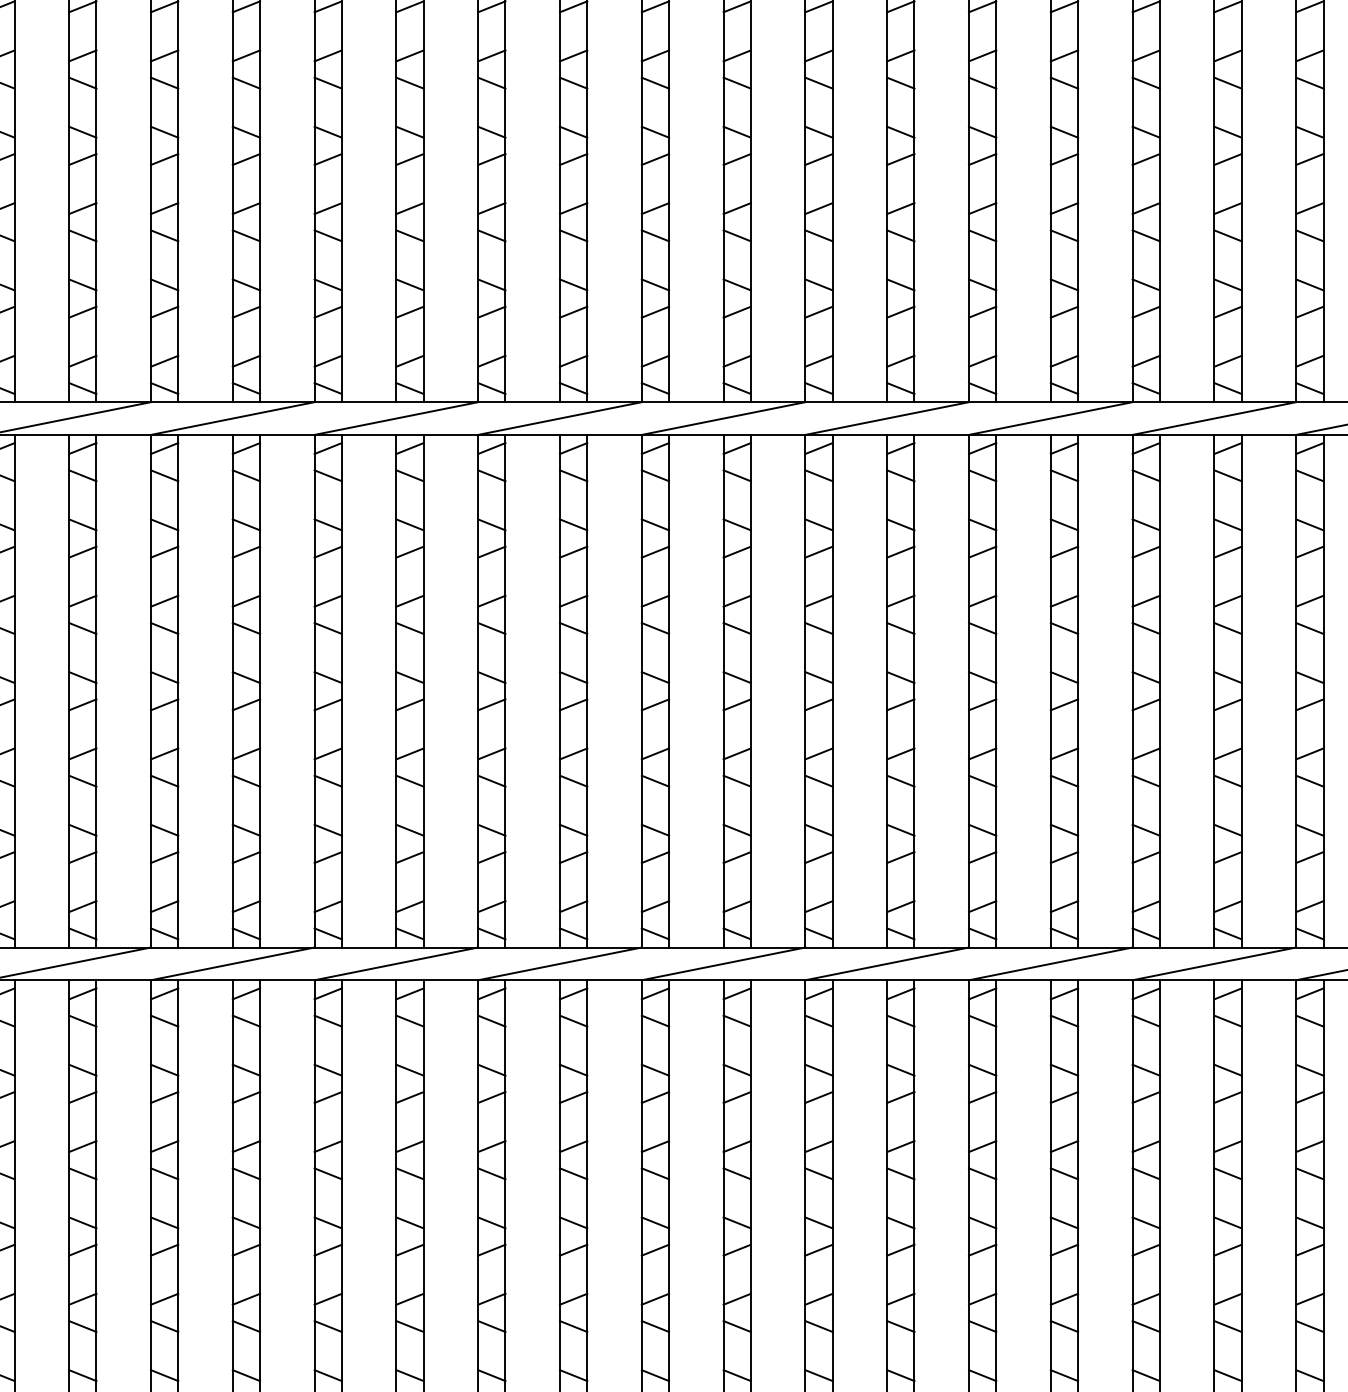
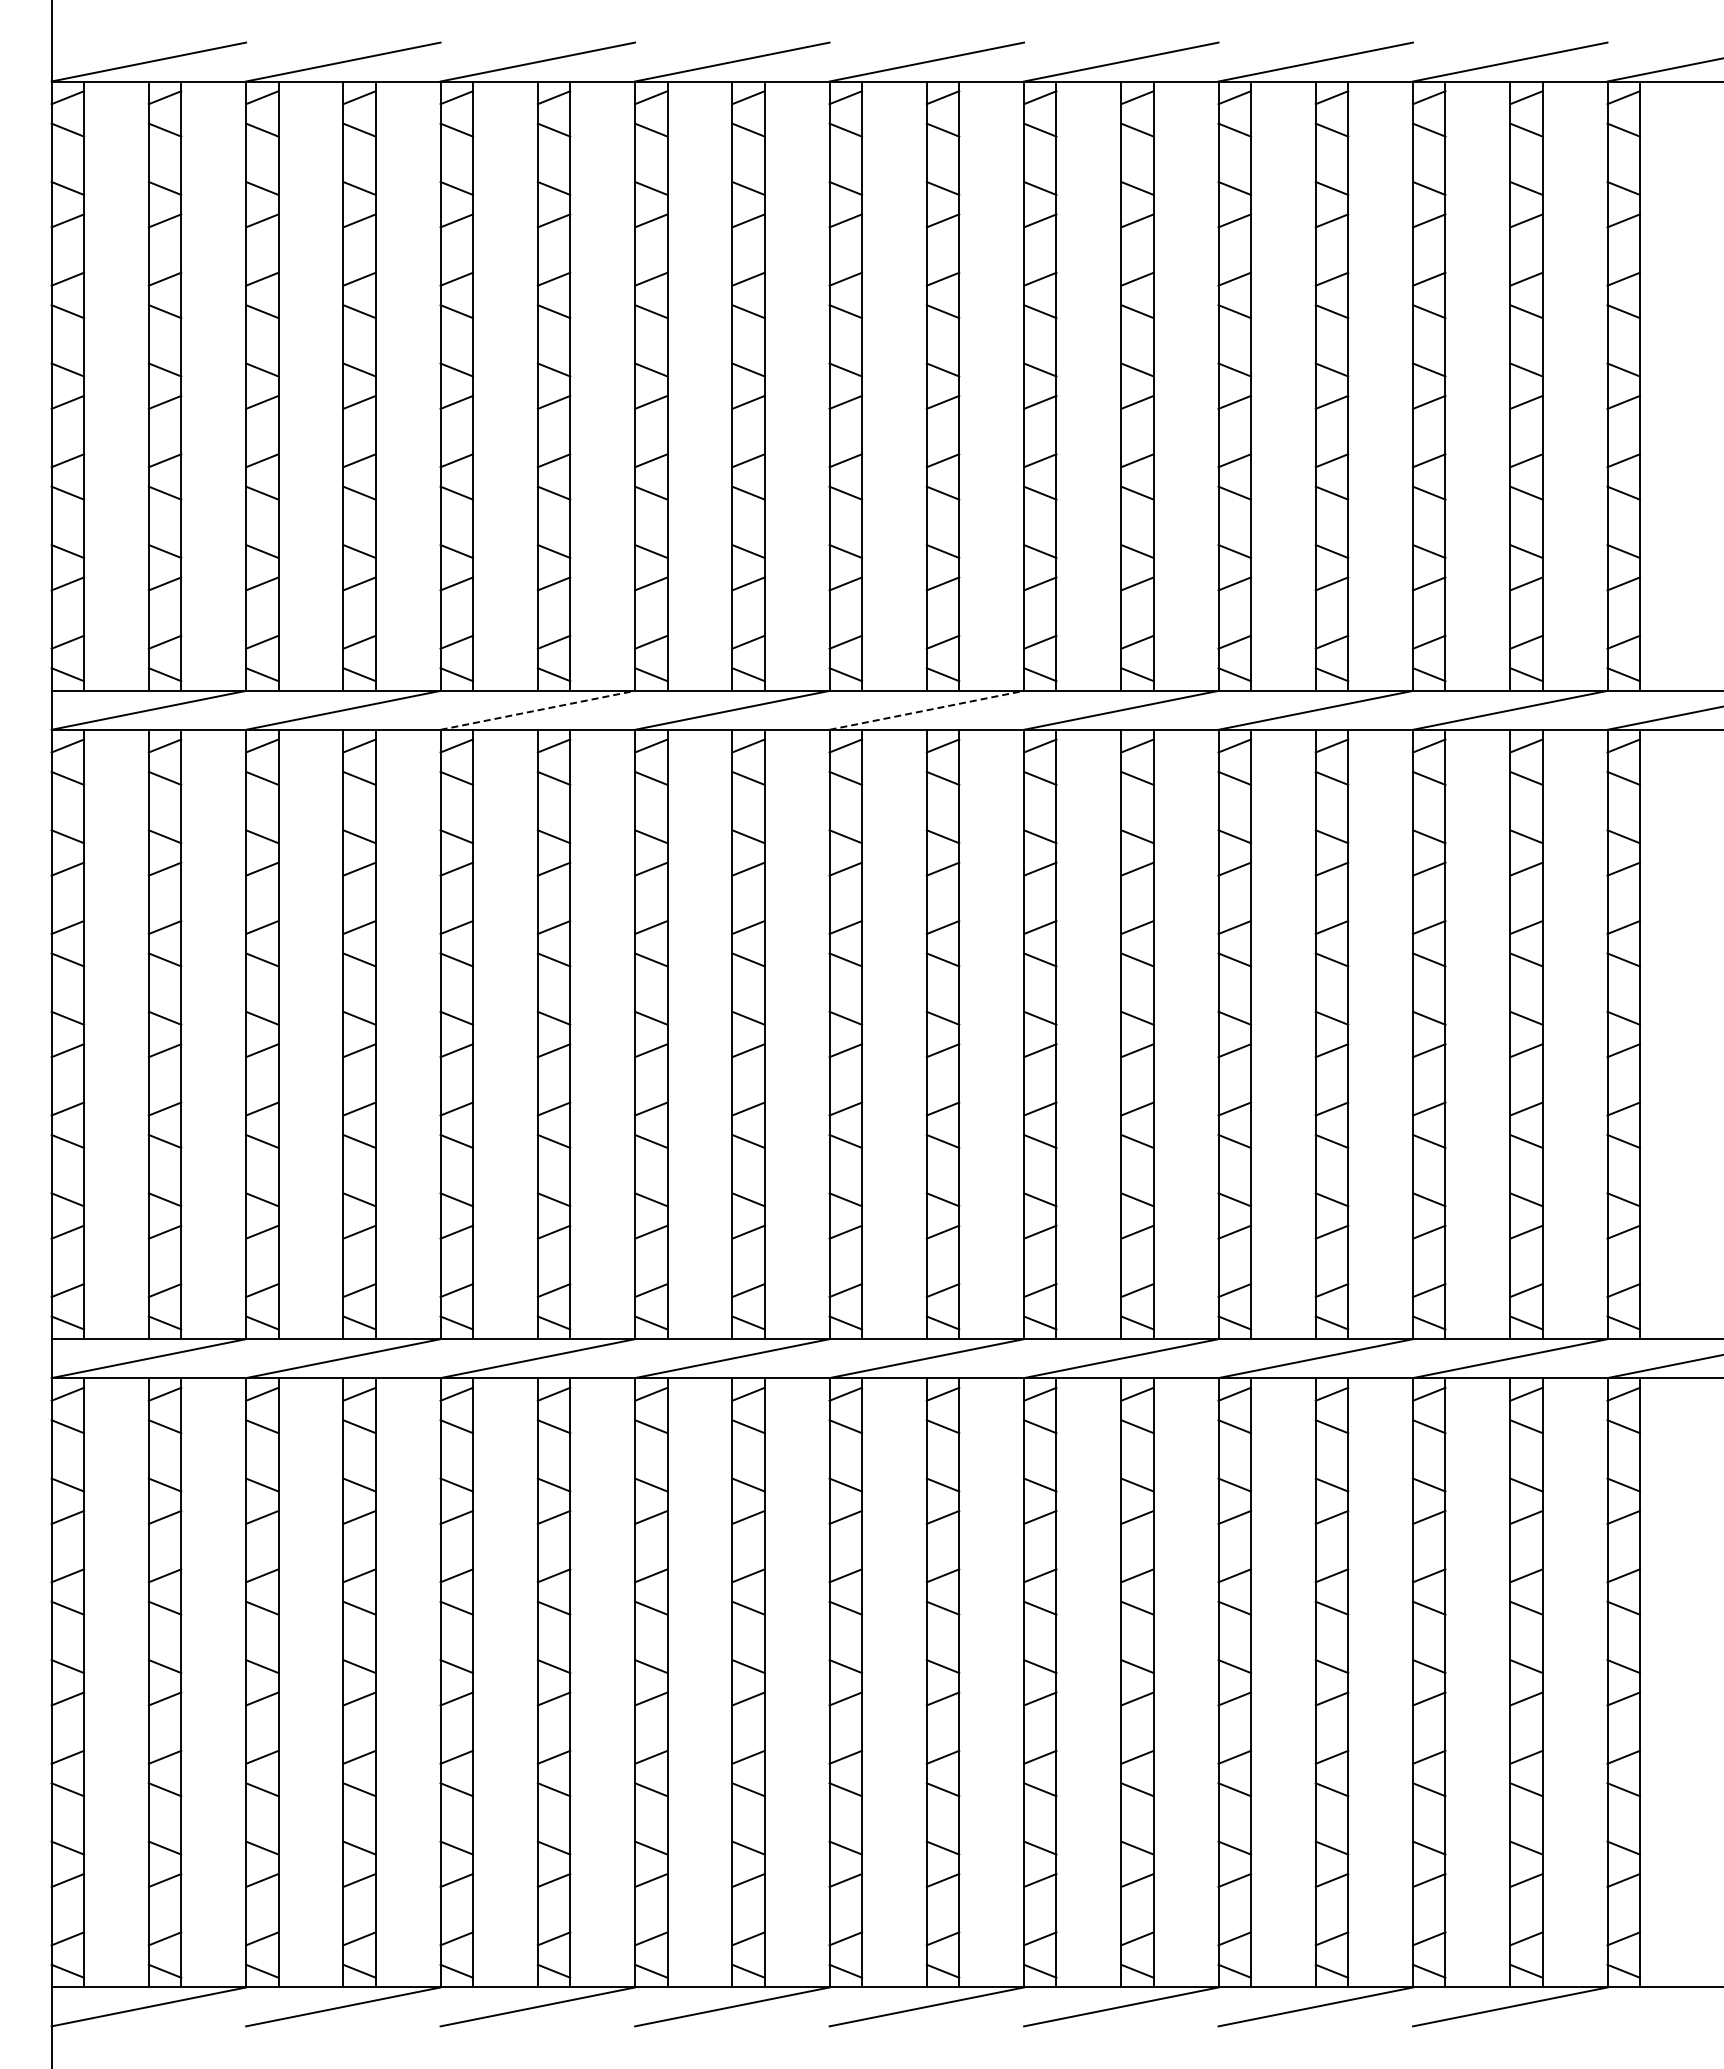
line: (396, 418) -> (538, 710), solid -> dashed
line: (724, 418) -> (927, 710), solid -> dashed

